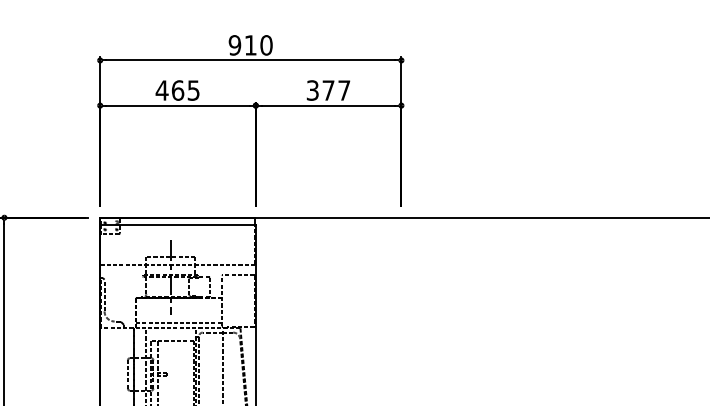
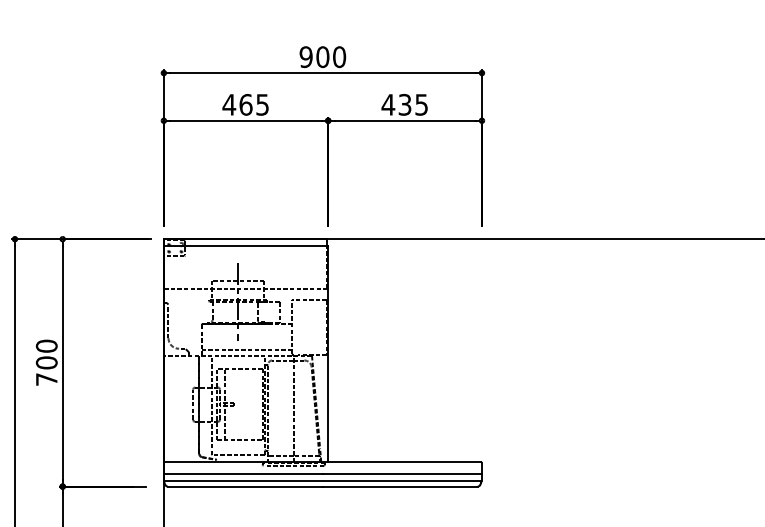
text: (250, 45) -> (322, 57), 910 -> 900
text: (328, 90) -> (404, 104), 377 -> 435

